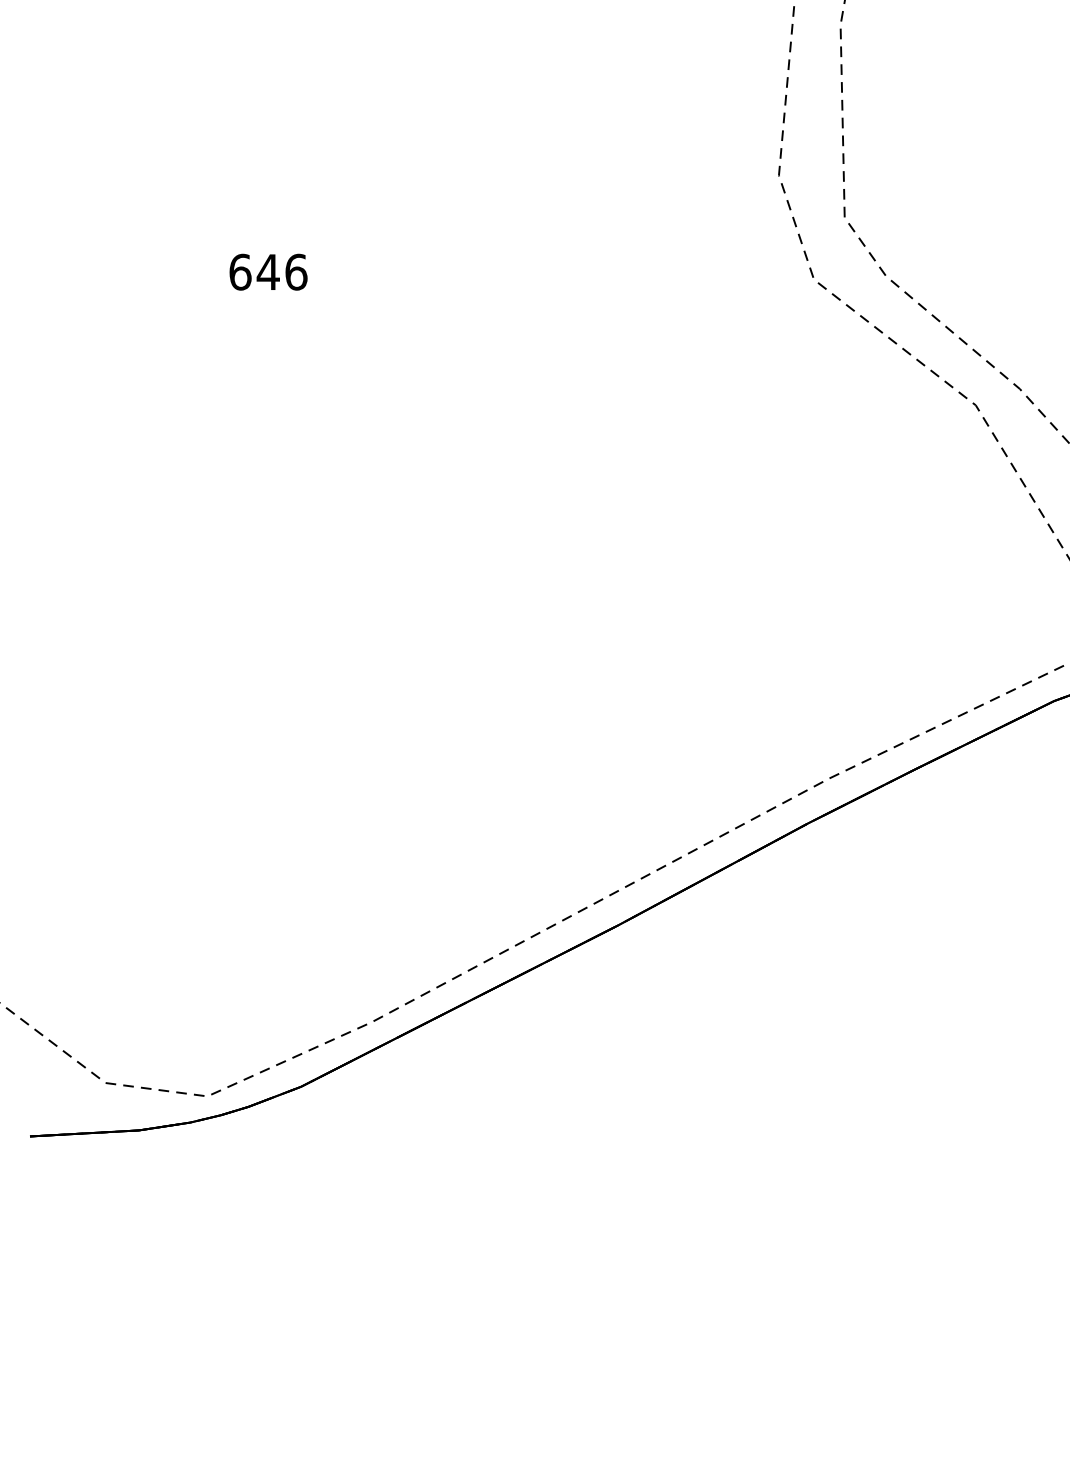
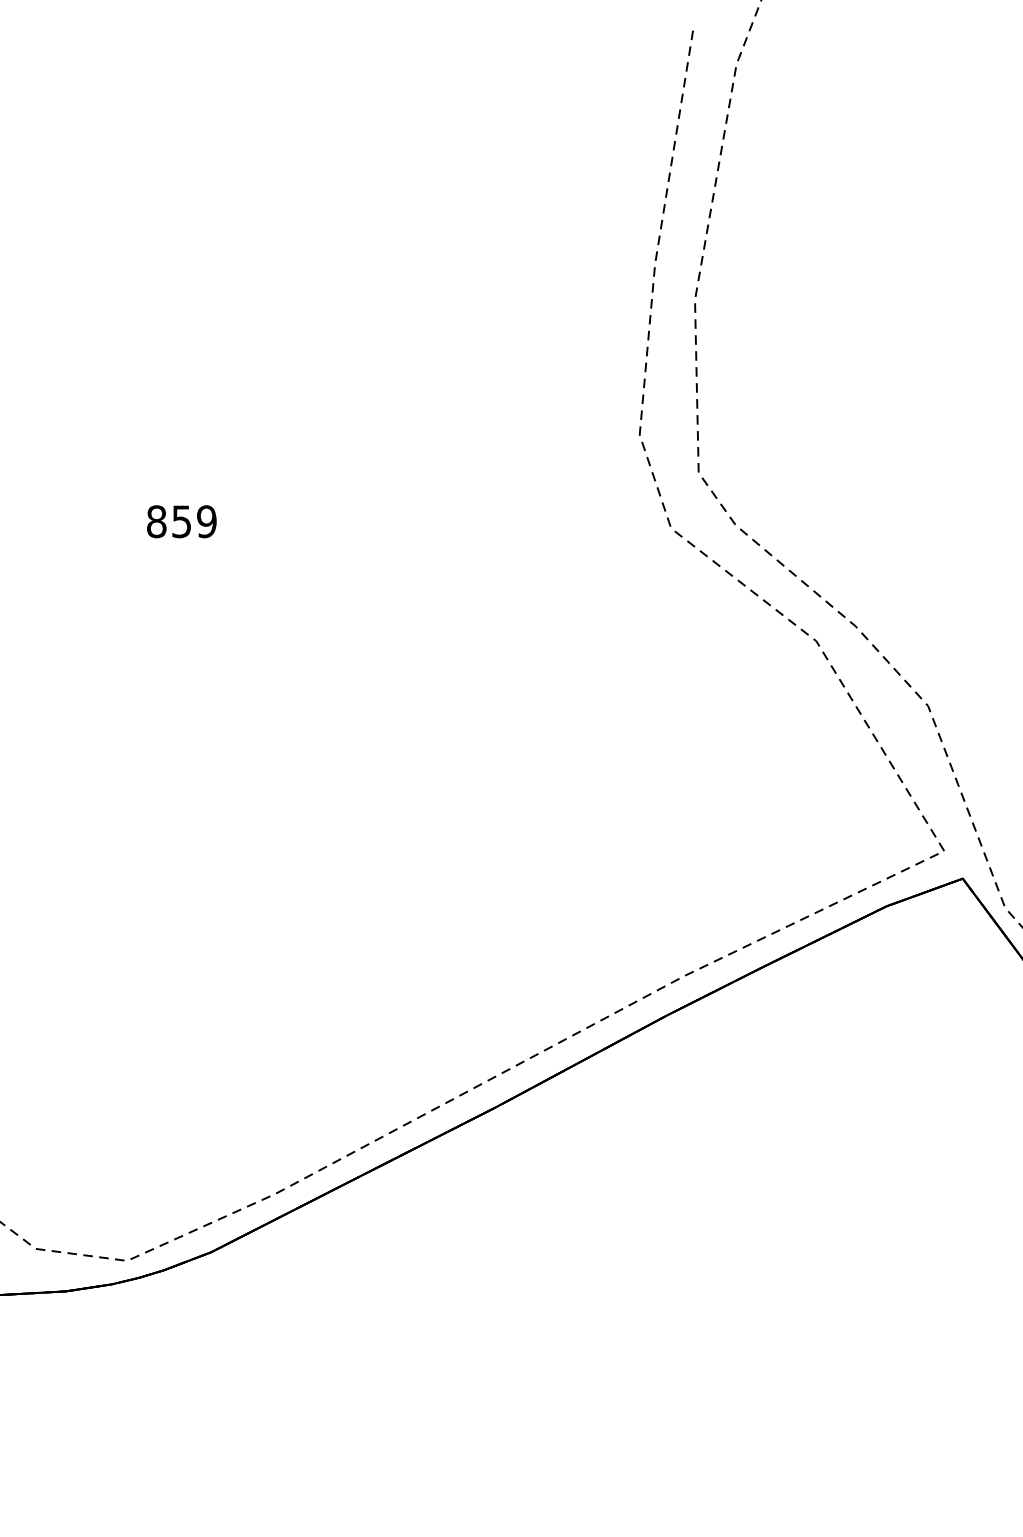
text: (268, 271) -> (181, 521), 646 -> 859

